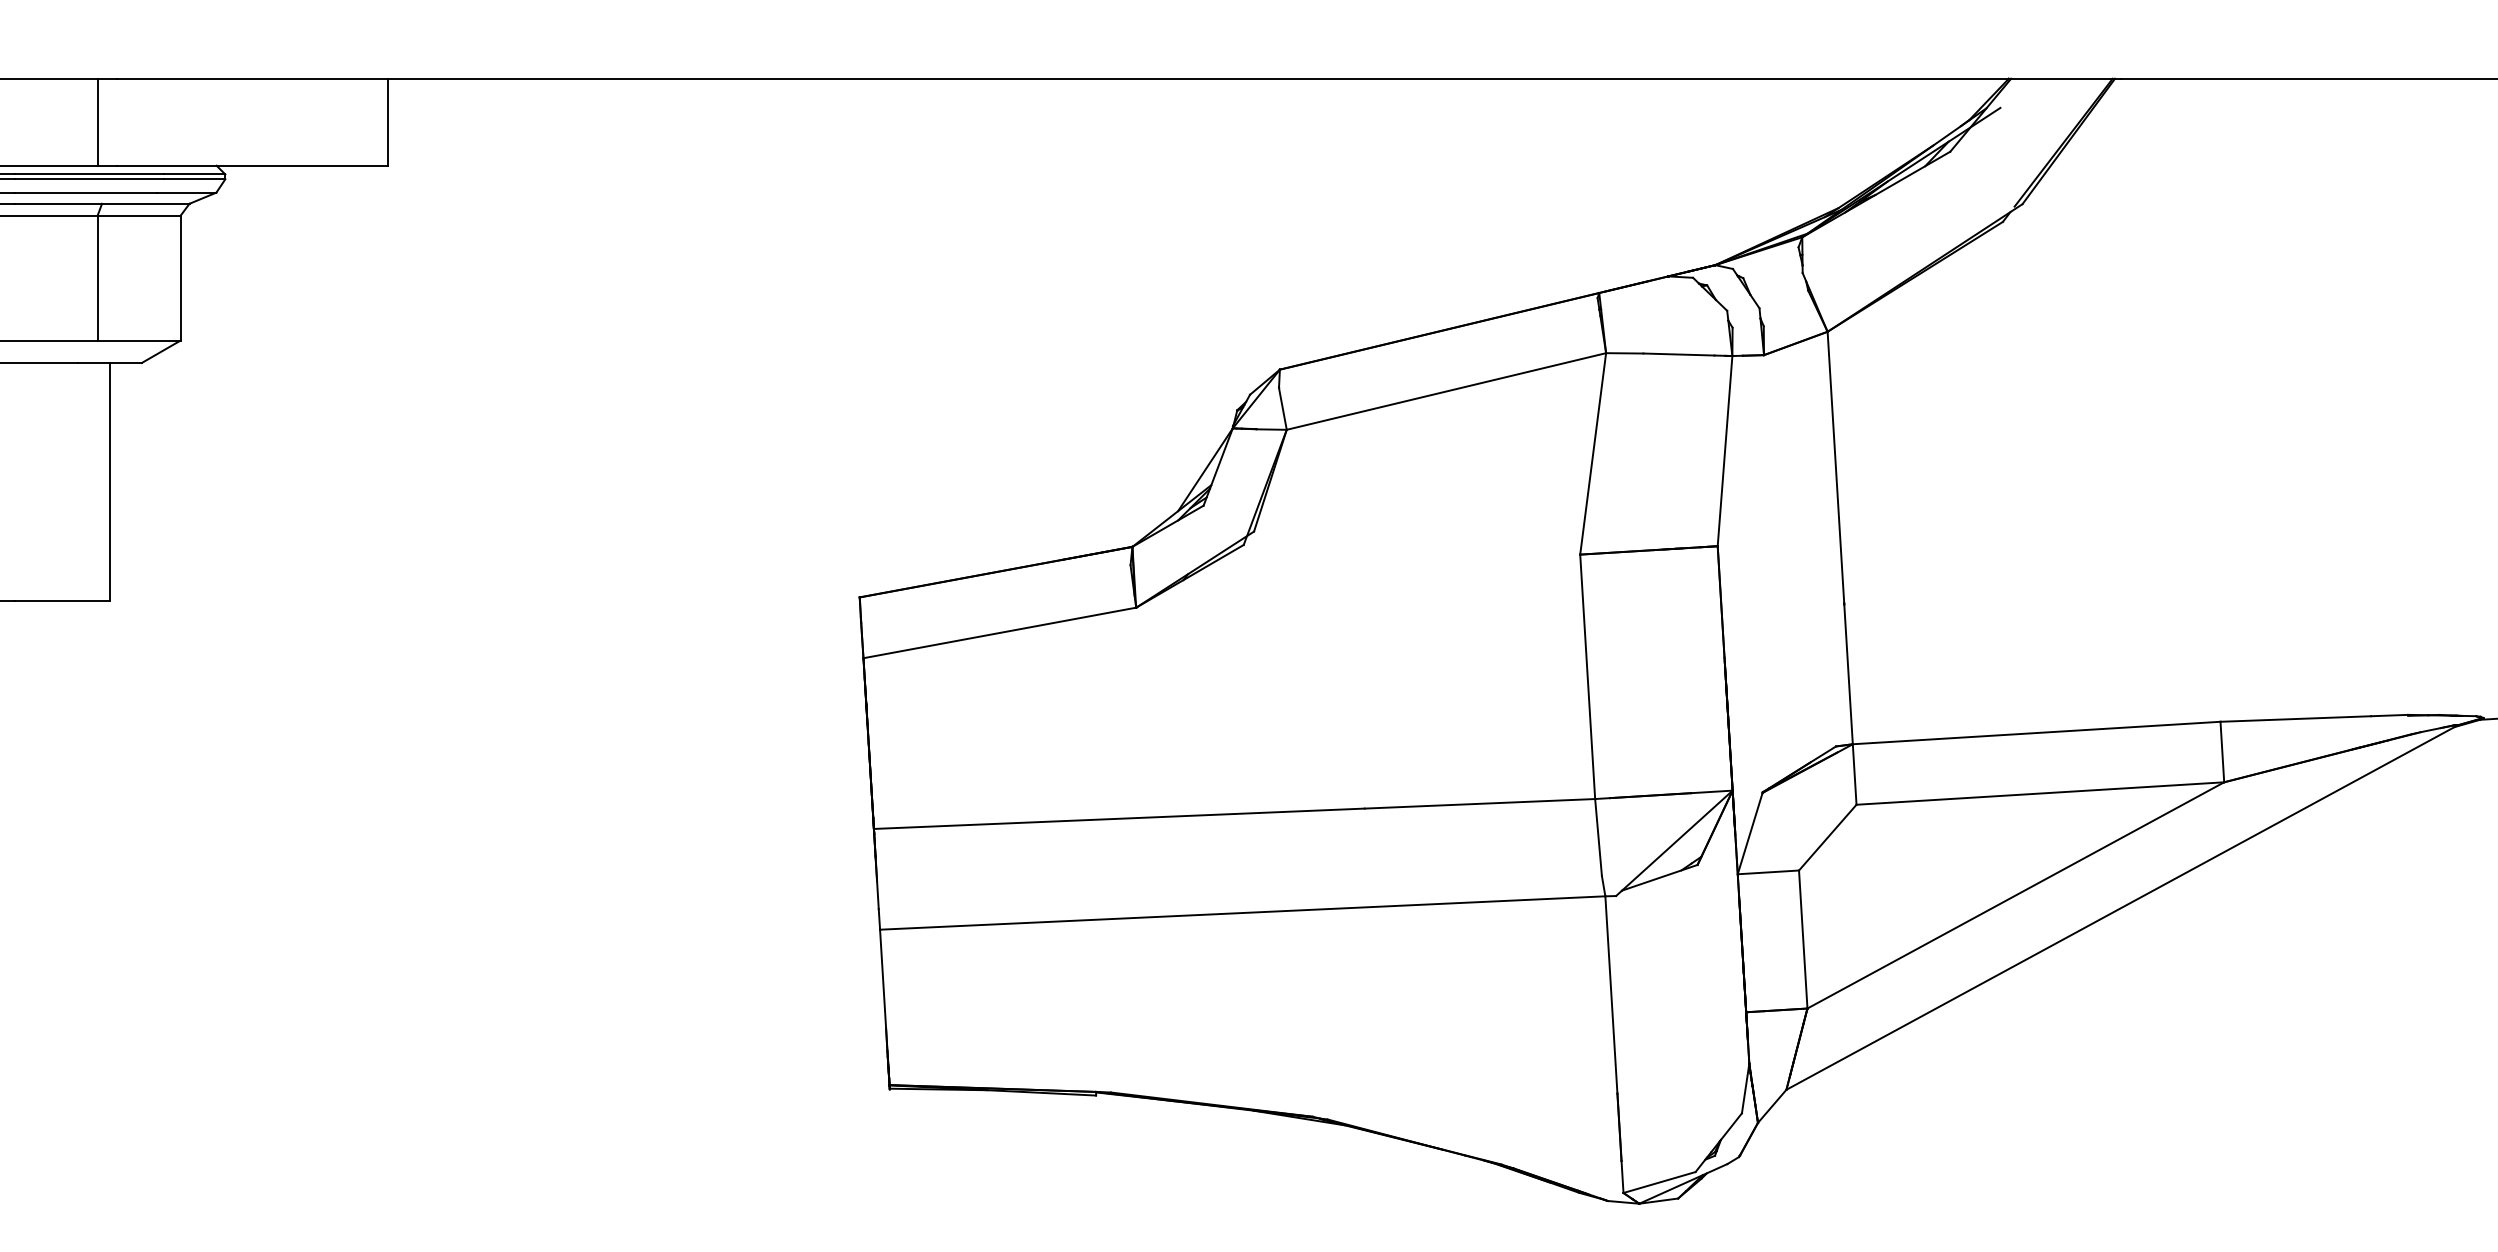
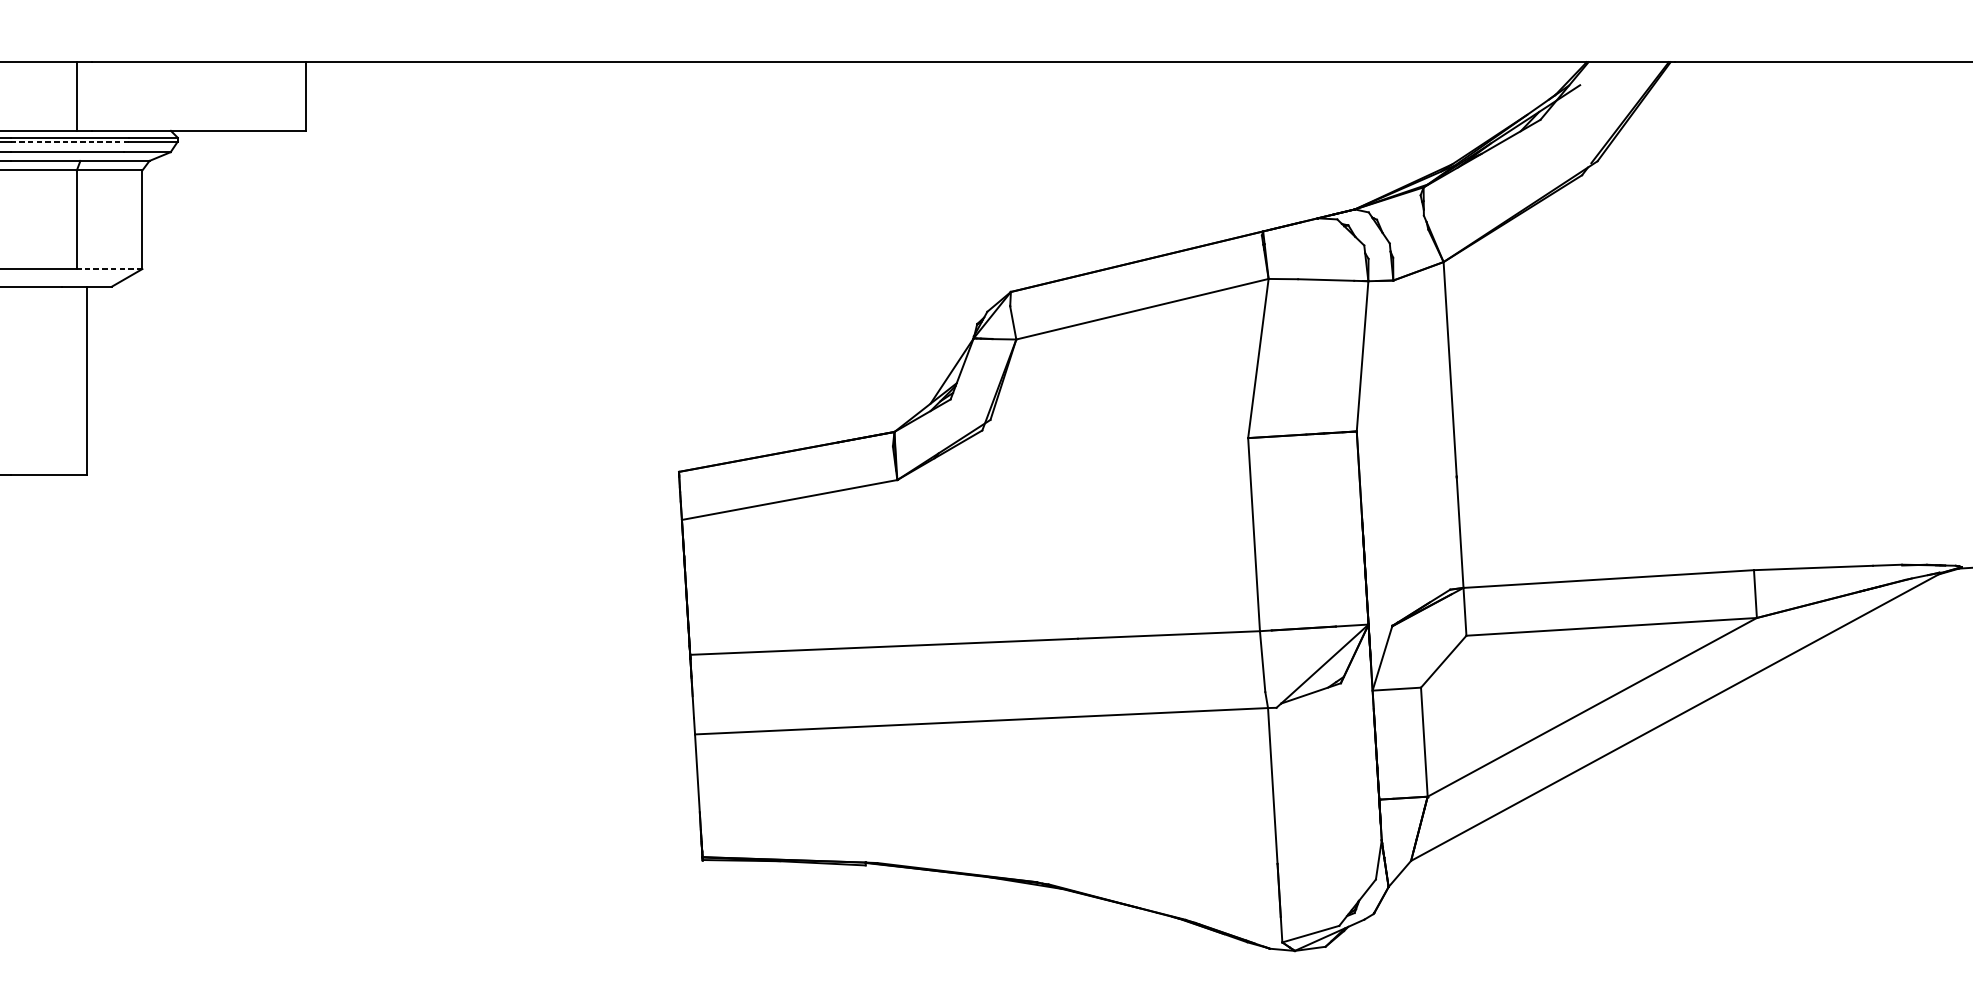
line: (89, 179) -> (70, 141), solid -> dashed
line: (138, 340) -> (109, 268), solid -> dashed

